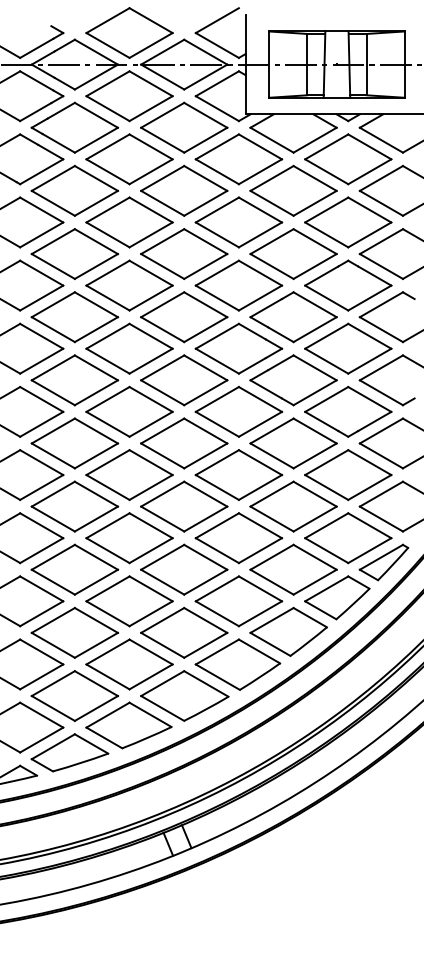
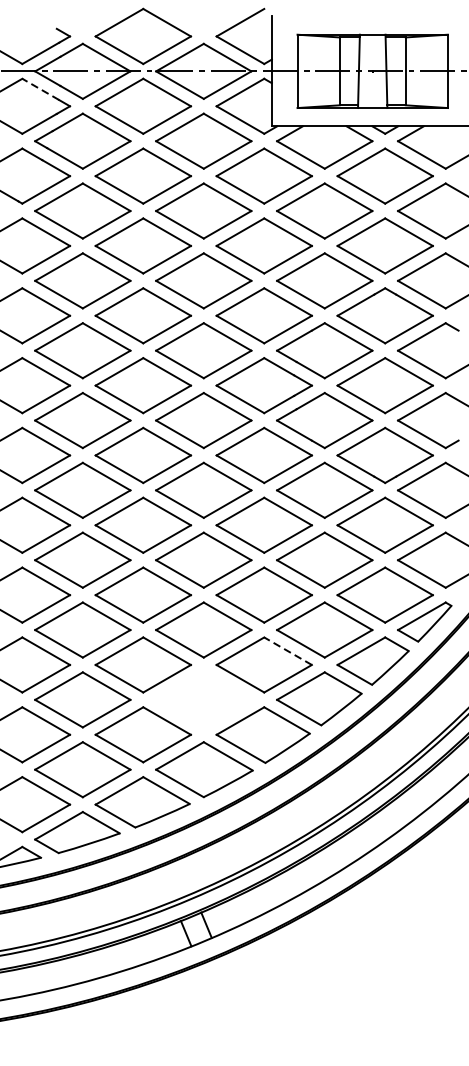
line: (36, 80) -> (40, 88), solid -> dashed
line: (260, 588) -> (288, 650), solid -> dashed
part: (184, 632) -> (204, 699), removed

